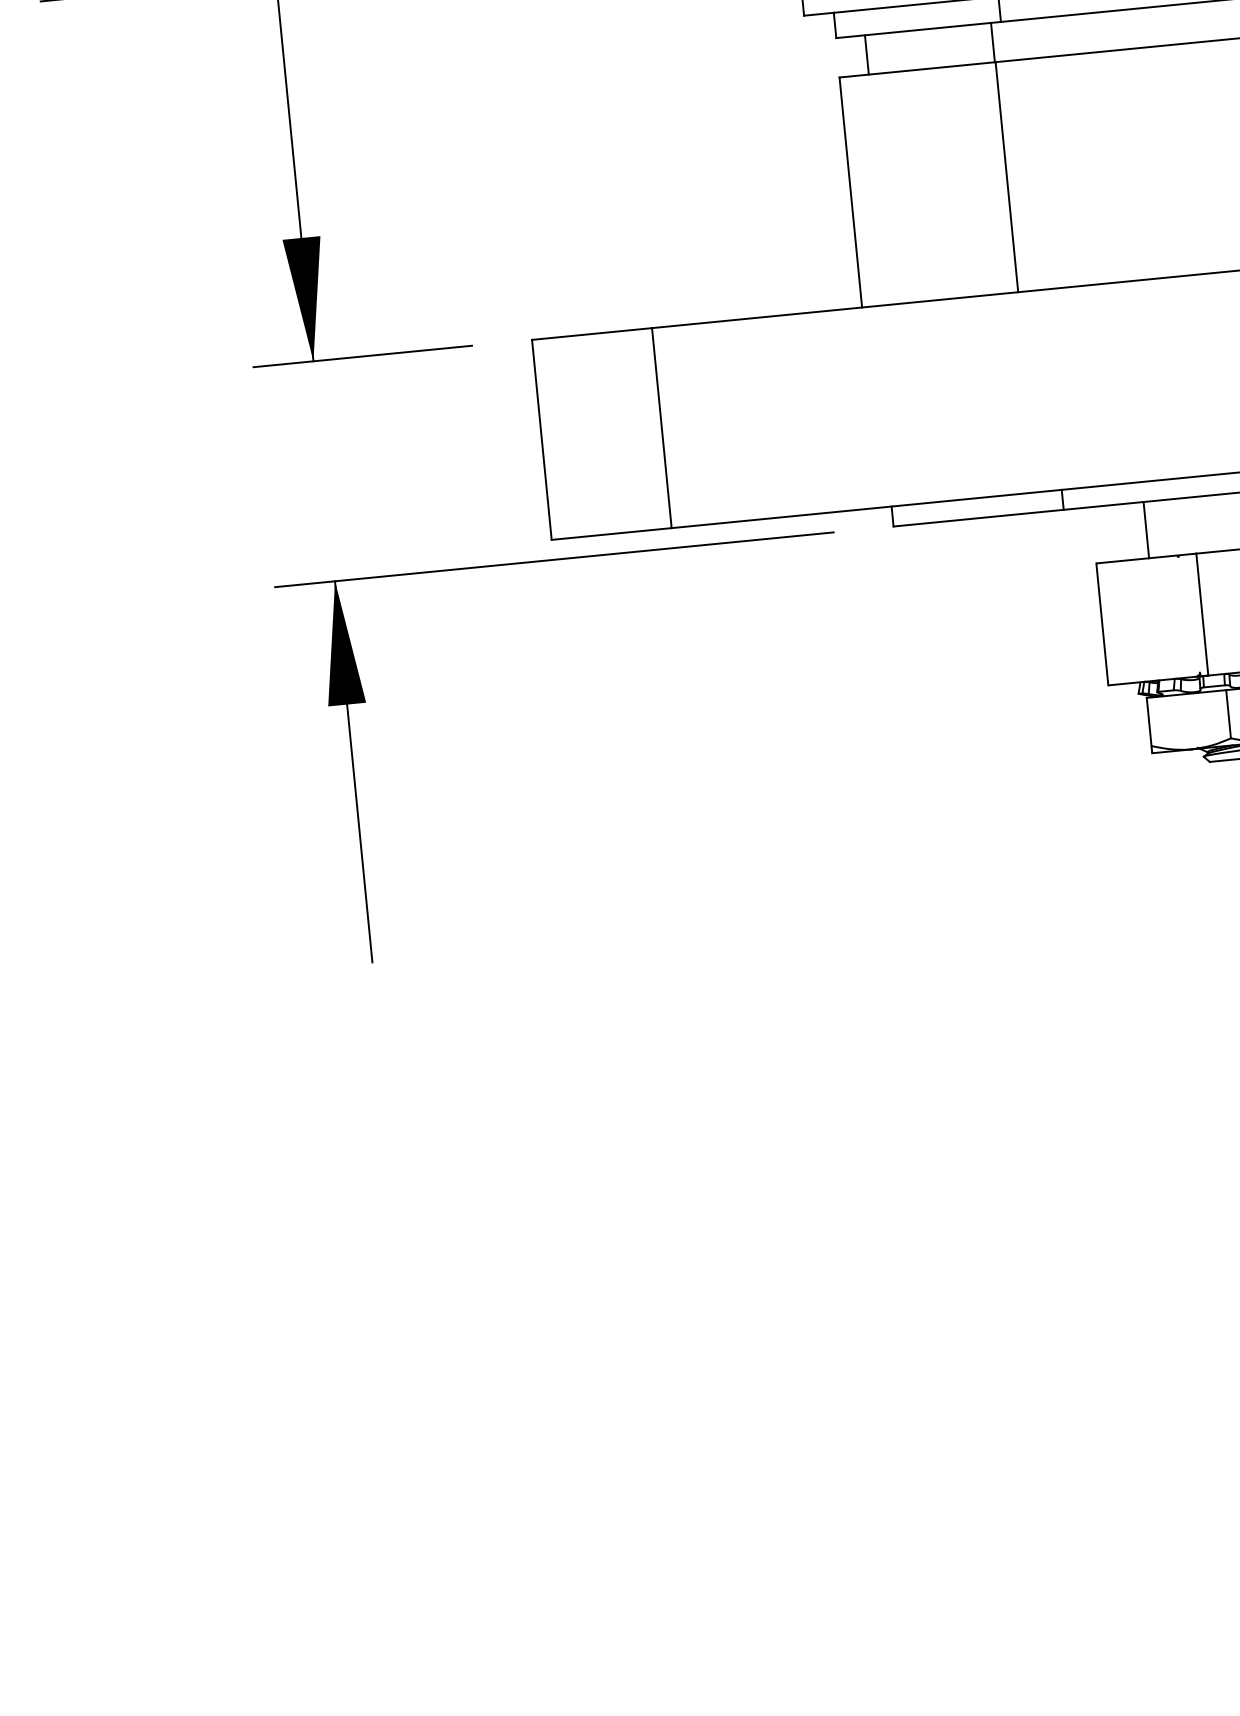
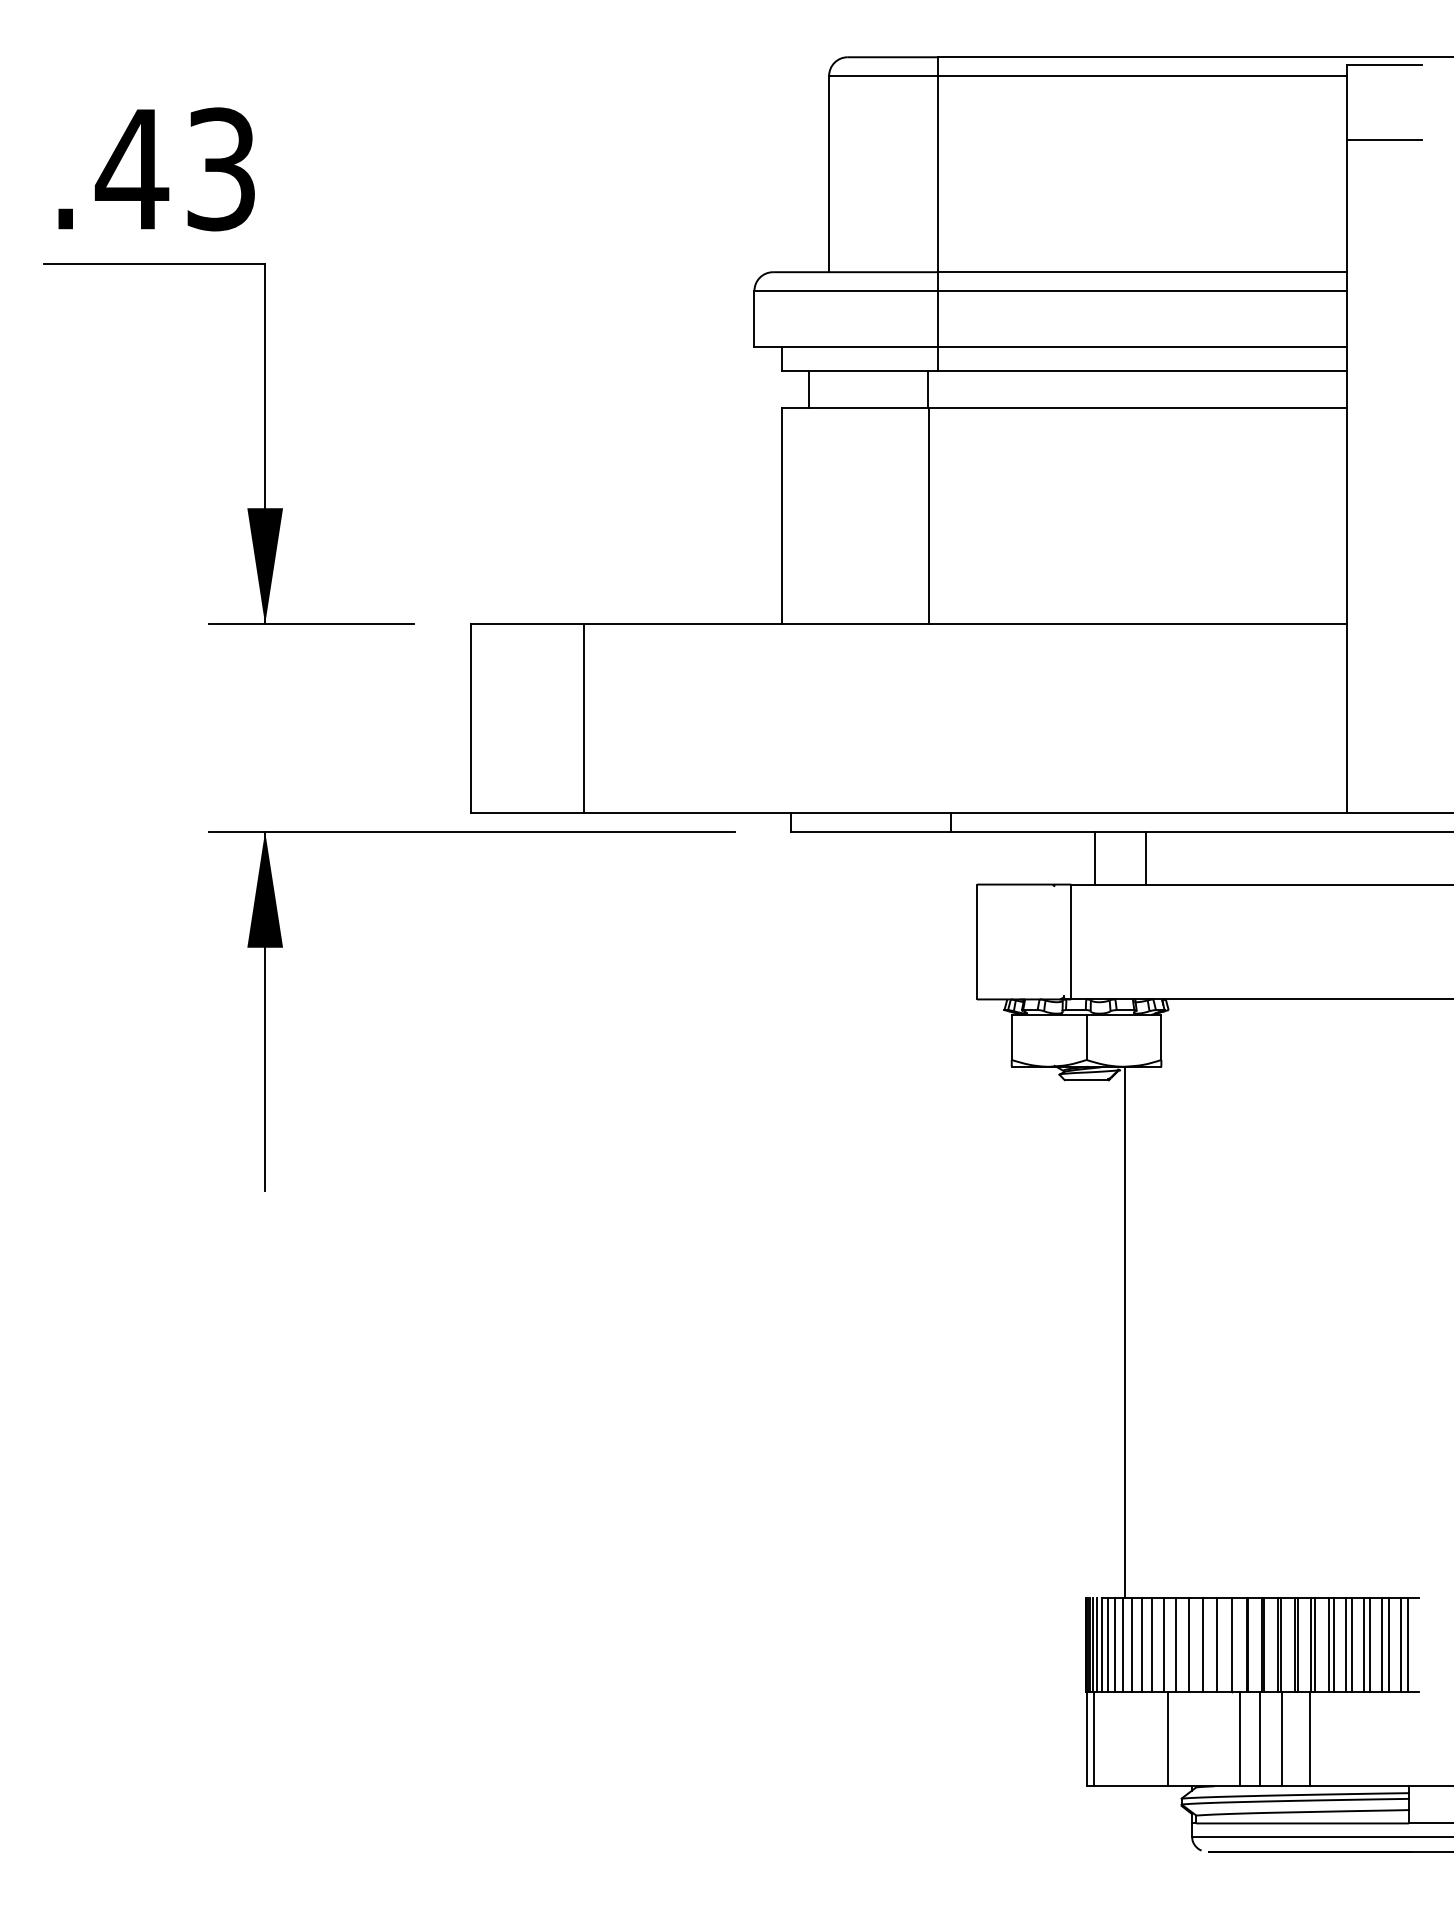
line: (1146, 529) -> (1094, 857), moved

